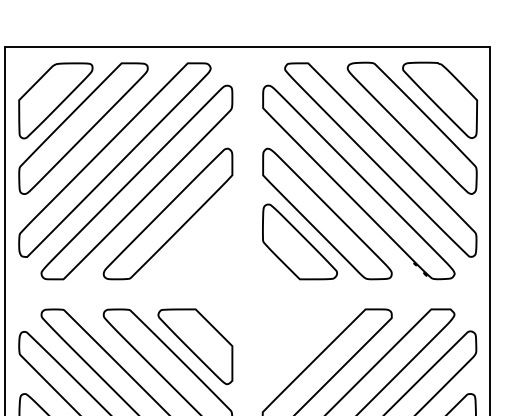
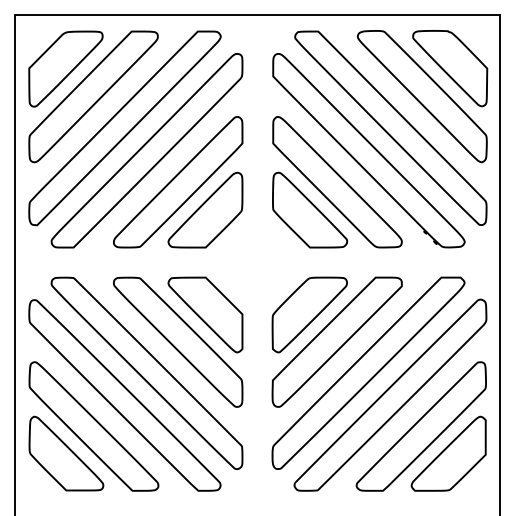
part: (195, 241) -> (205, 209), added
part: (299, 346) -> (309, 314), added

